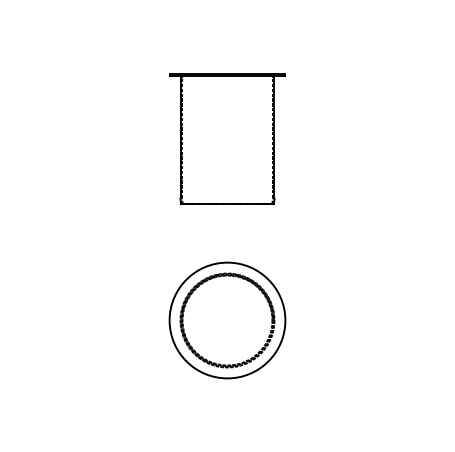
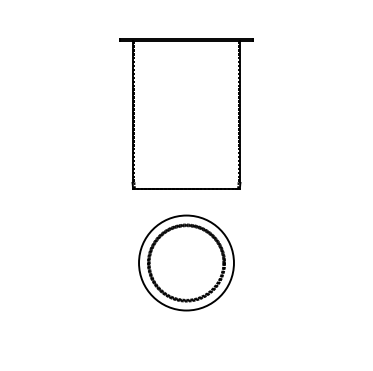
part: (227, 138) -> (186, 113), size x1.4

